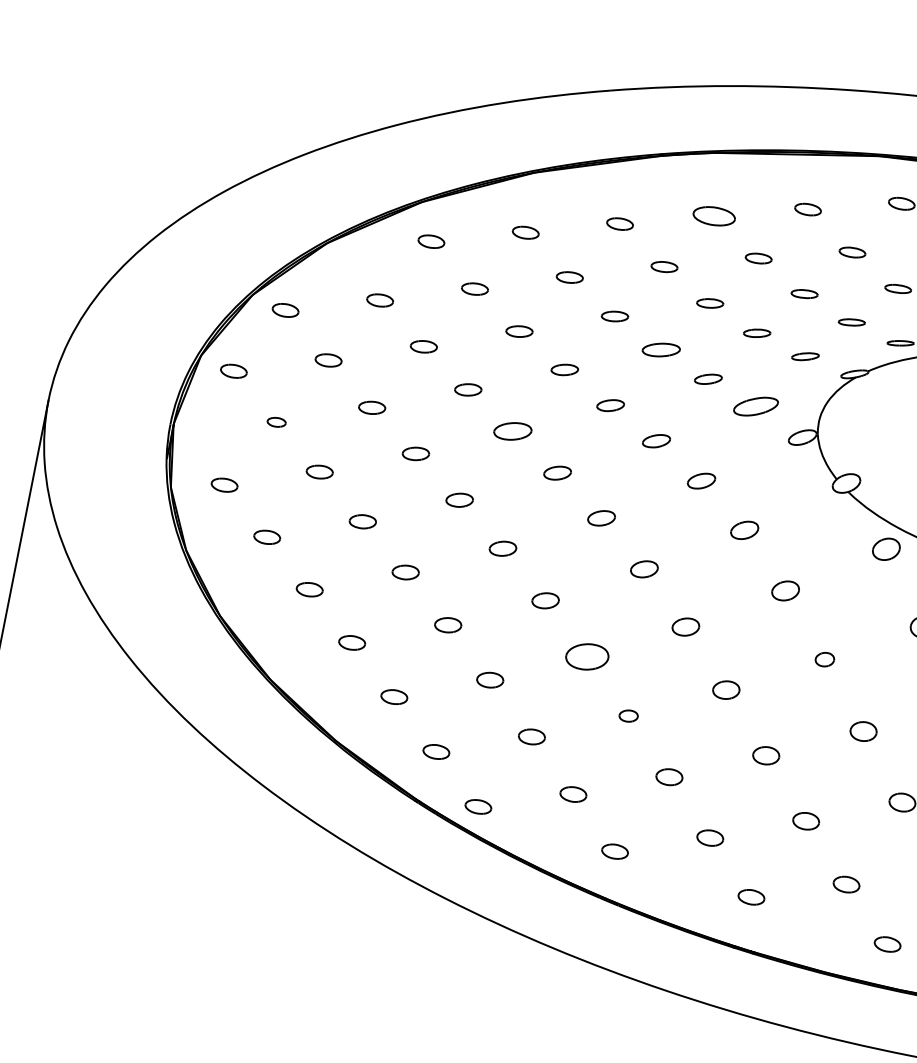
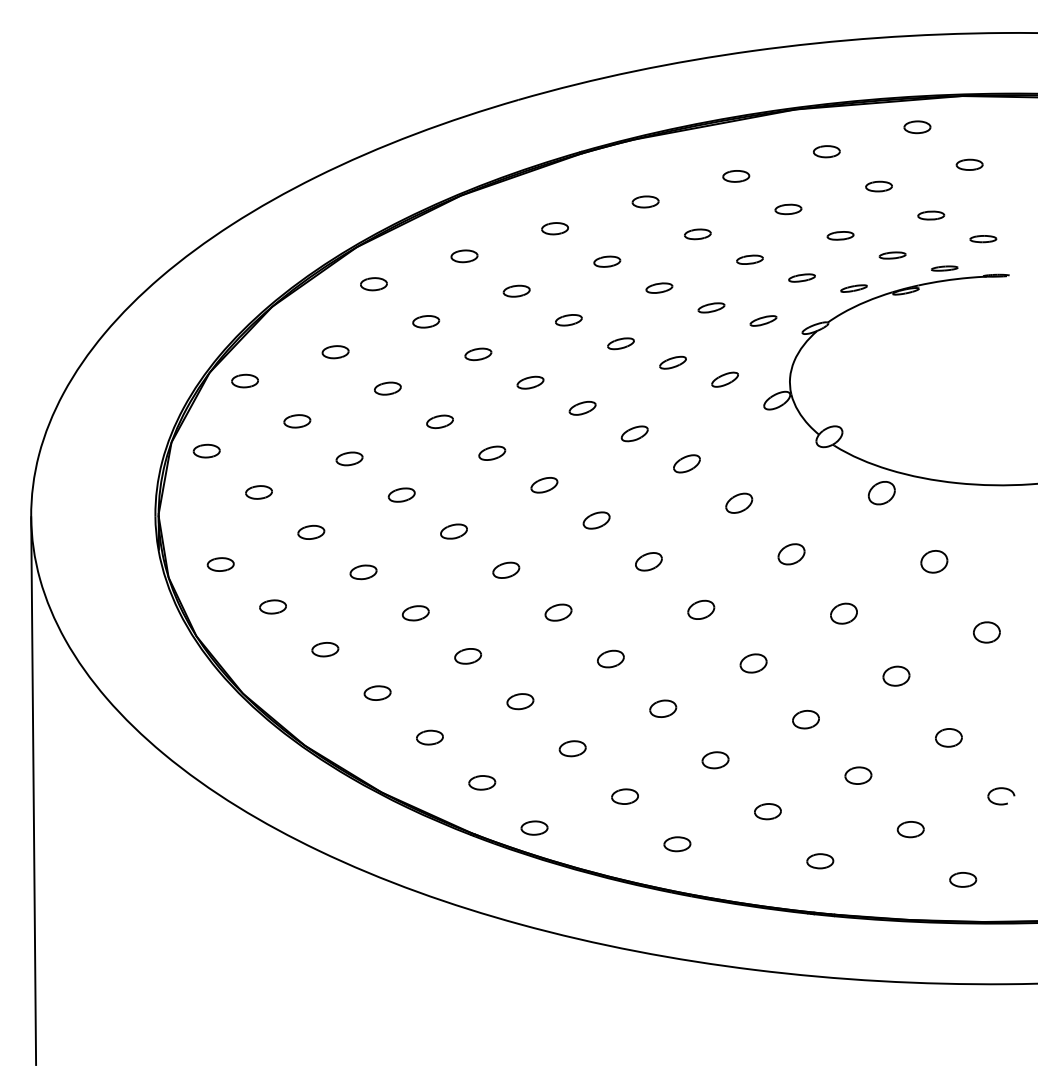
part: (714, 215) -> (645, 201), size x0.62
part: (660, 349) -> (620, 343), size x0.71
part: (755, 406) -> (724, 379), size x0.62
part: (276, 422) -> (258, 492), size x1.43
part: (513, 430) -> (492, 452), size x0.71
part: (587, 656) -> (610, 658), size x0.62
part: (824, 659) -> (843, 613), size x1.43
part: (628, 715) -> (663, 708), size x1.43

